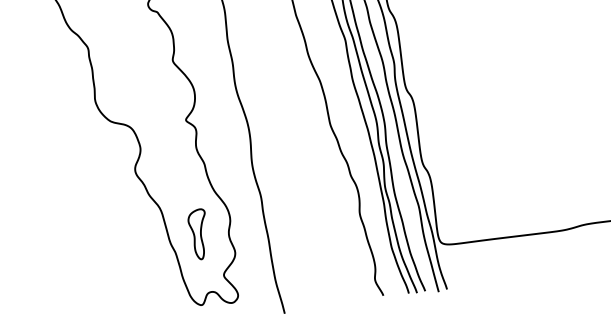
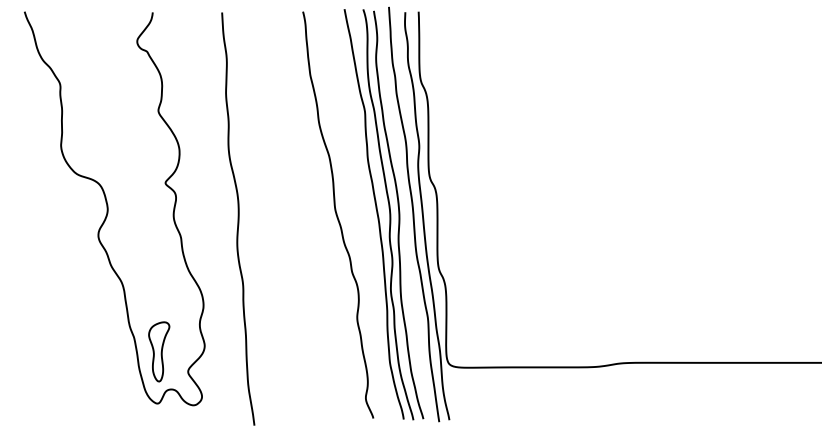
part: (198, 234) -> (159, 351), moved

